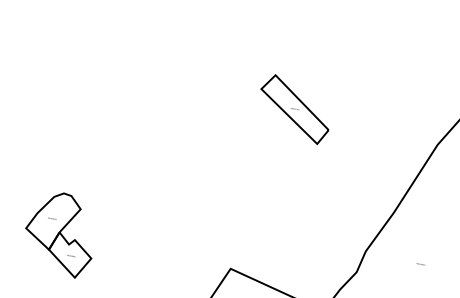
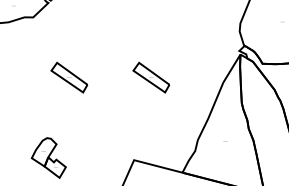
part: (130, 79) -> (69, 77), added

